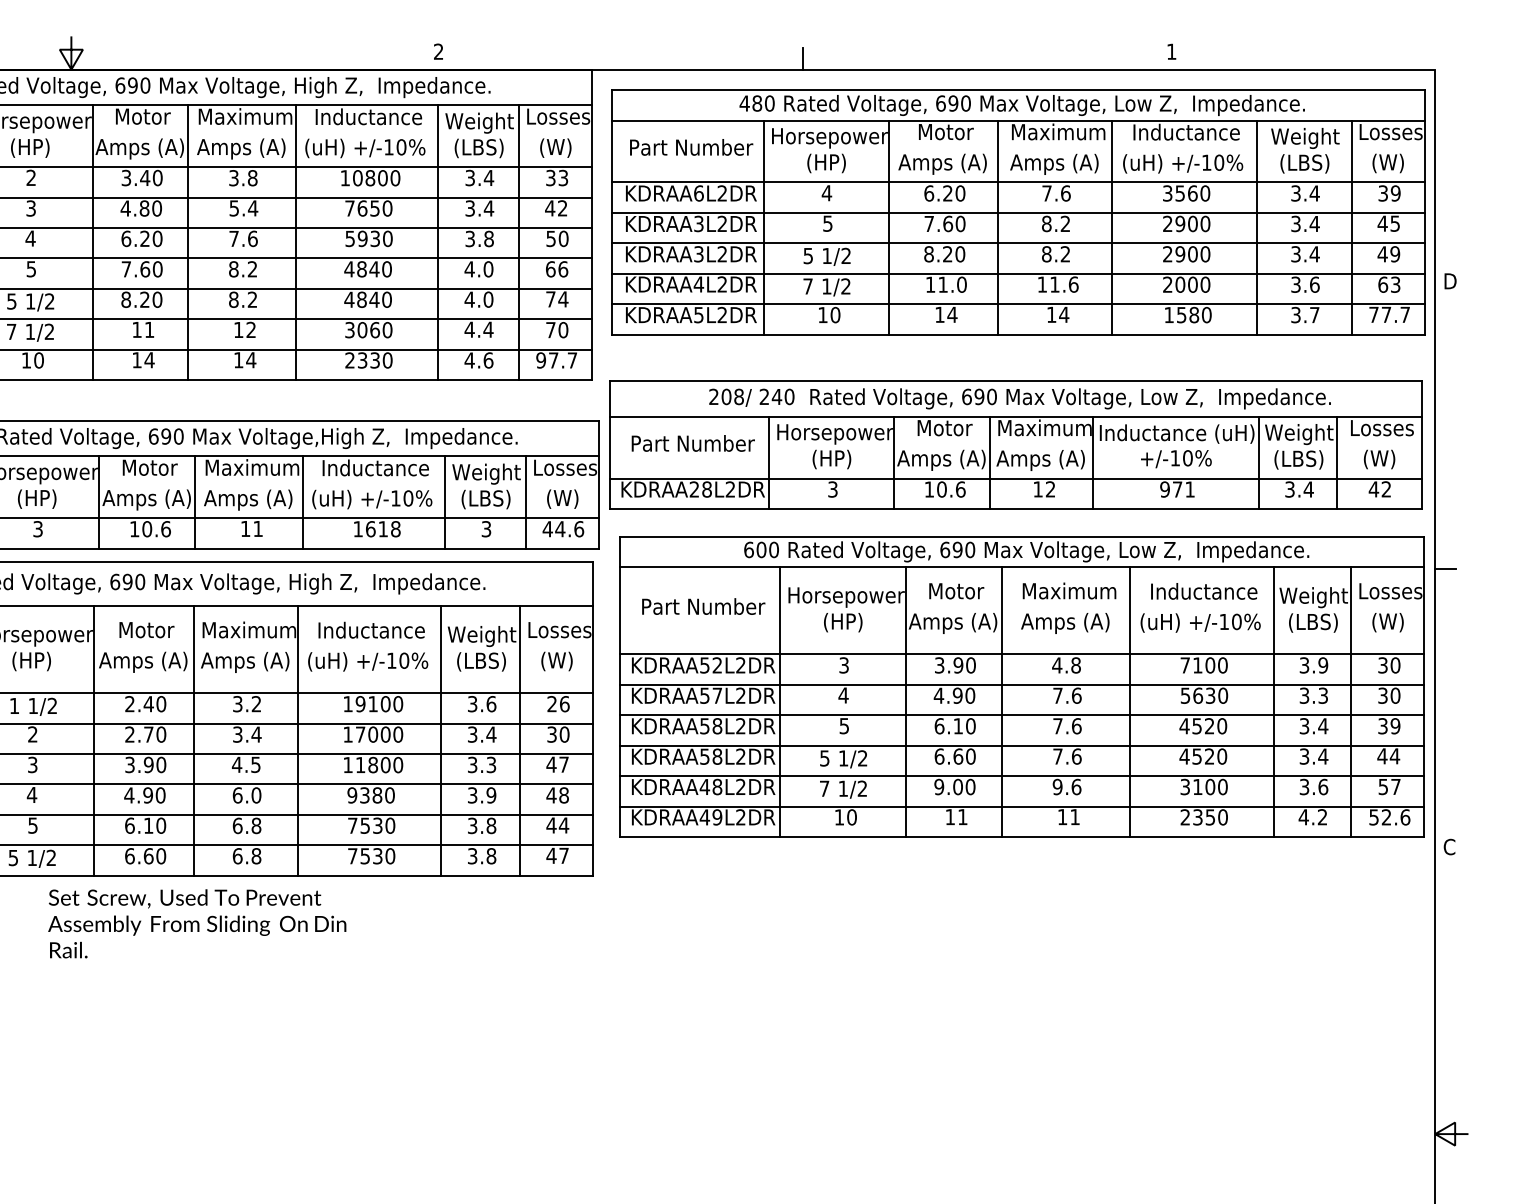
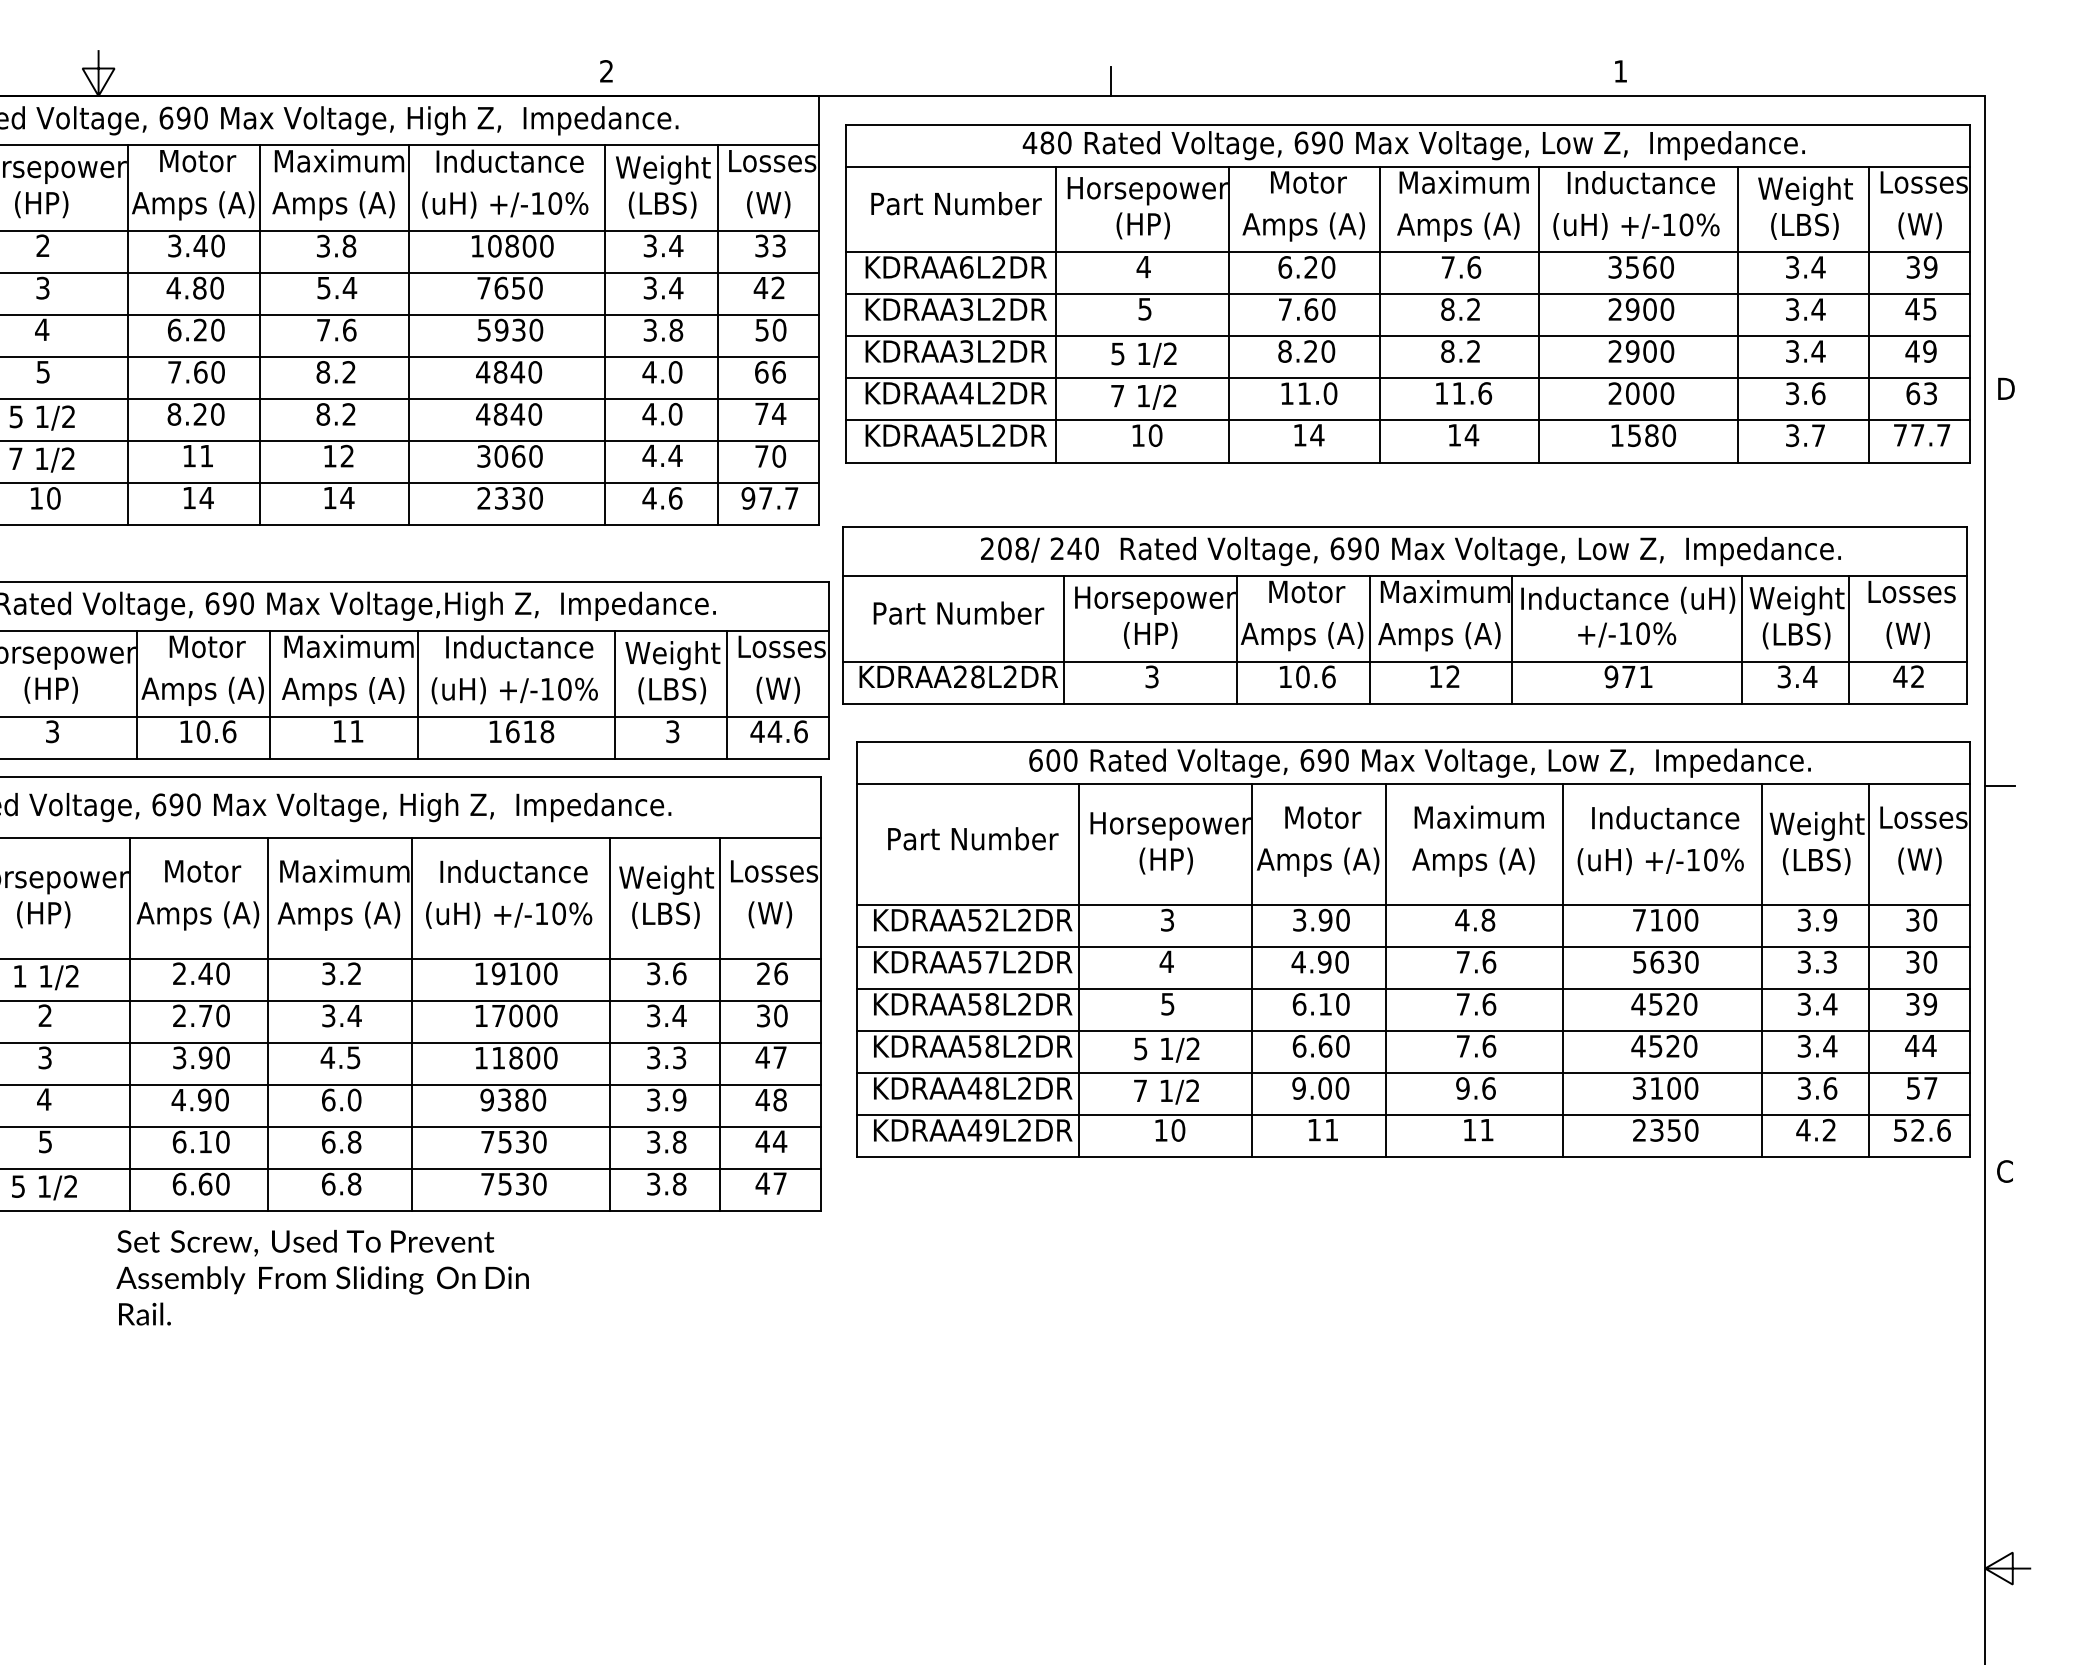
text: (197, 923) -> (322, 1277), moved

